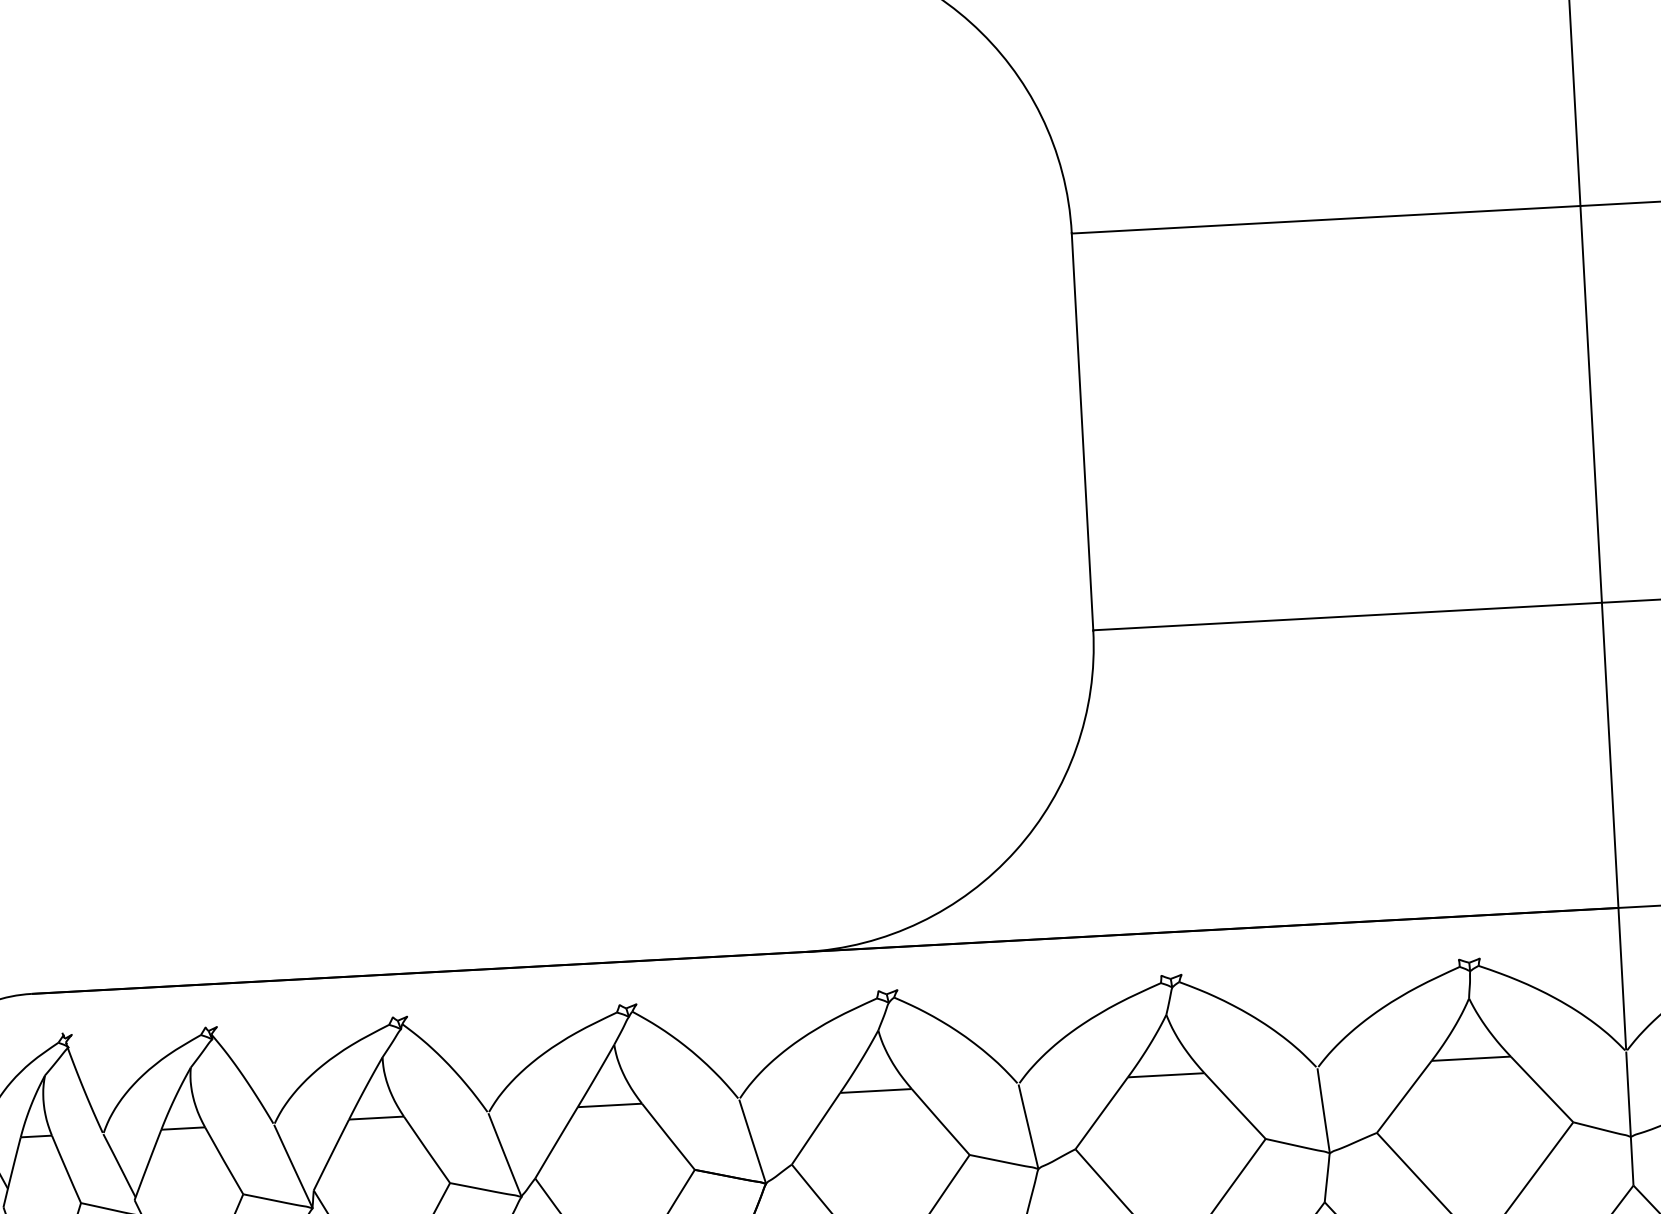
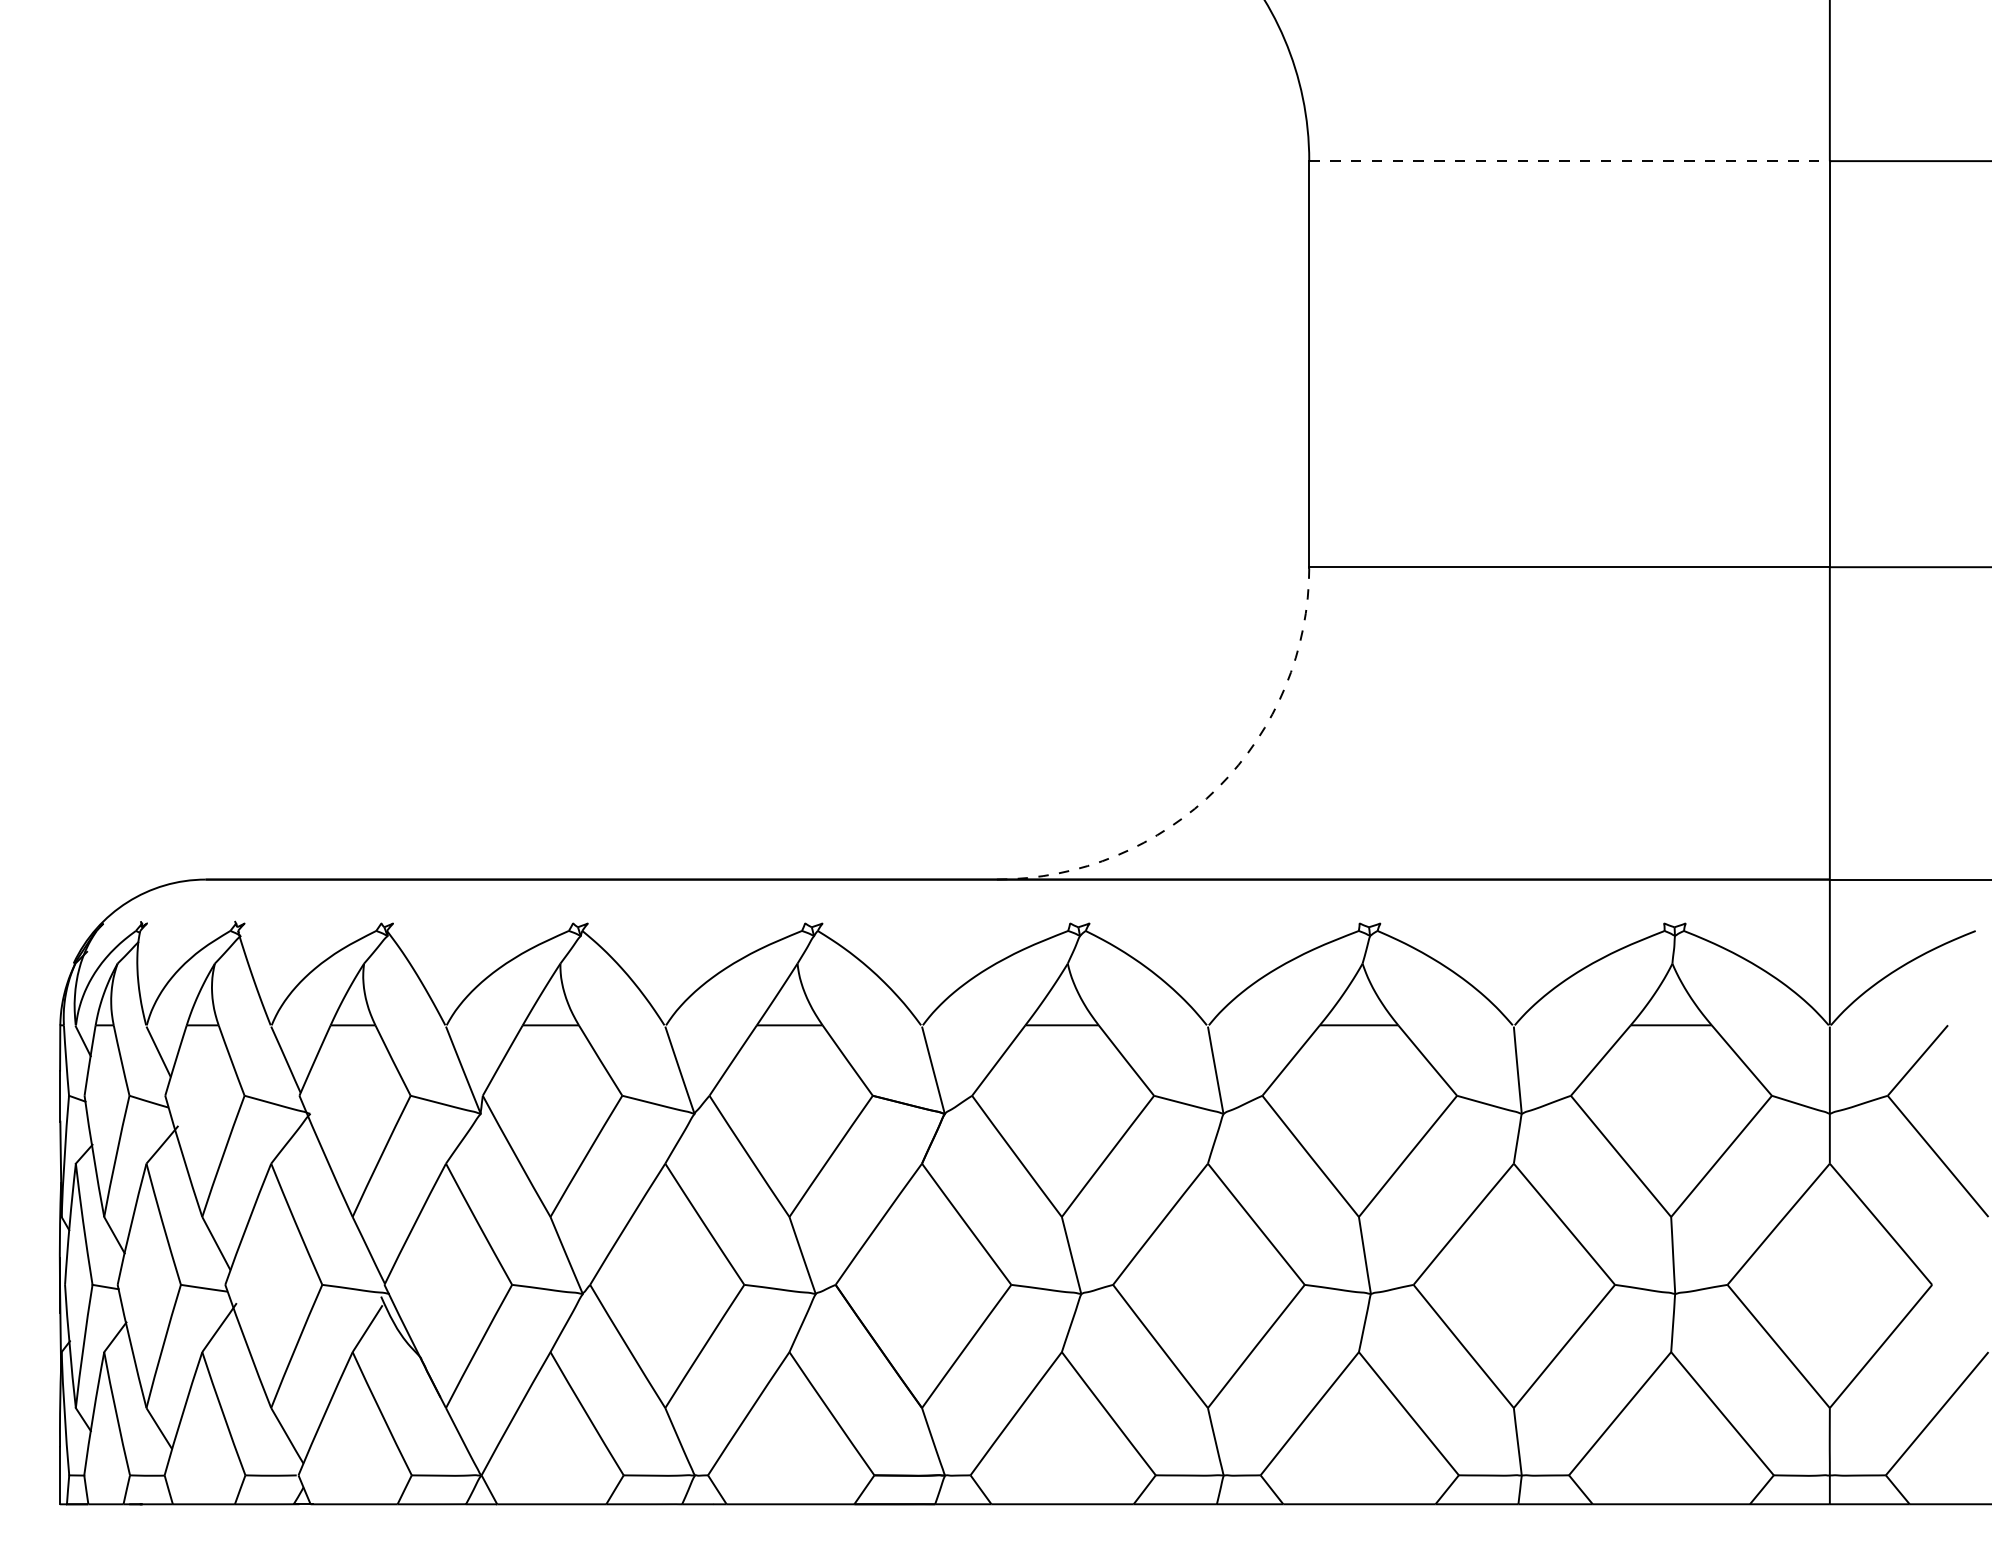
line: (1327, 220) -> (1570, 161), solid -> dashed
arc: (1015, 851) -> (1217, 788), solid -> dashed

